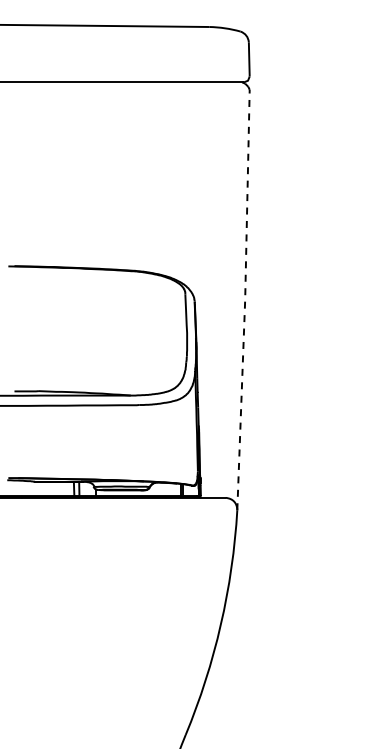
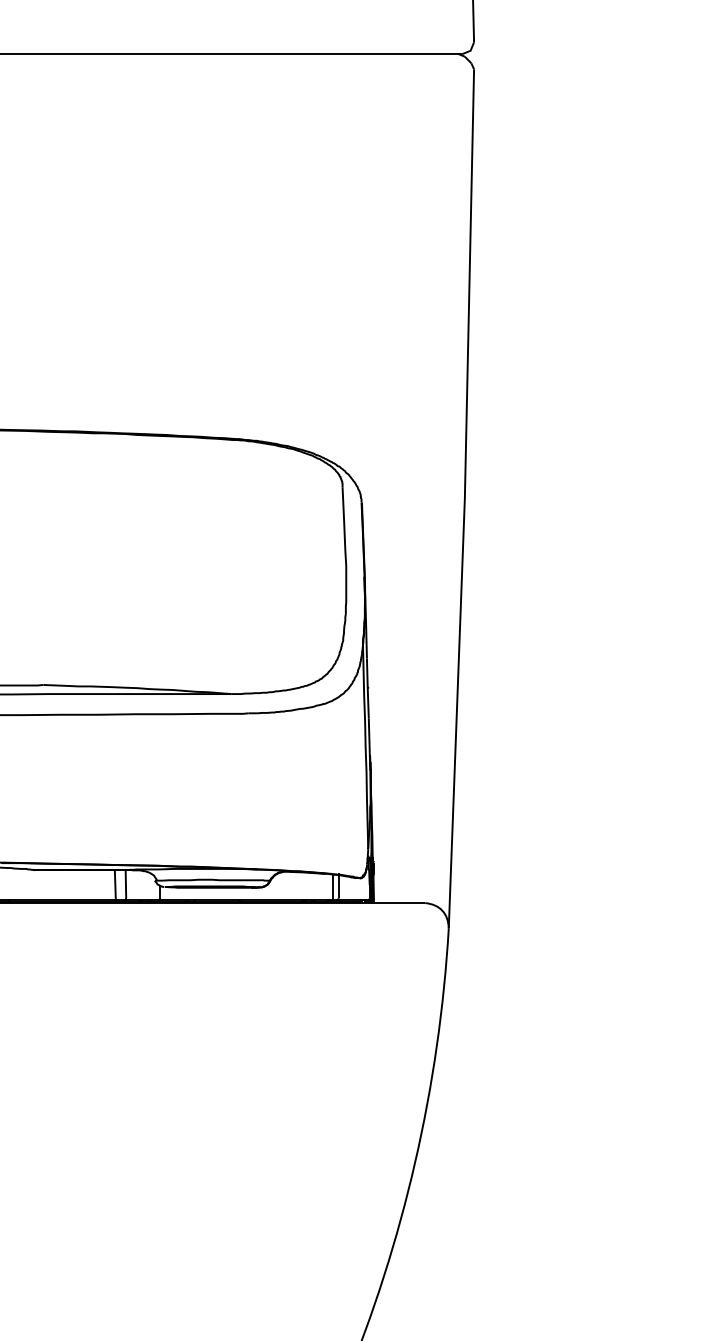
line: (245, 300) -> (465, 499), dashed -> solid

